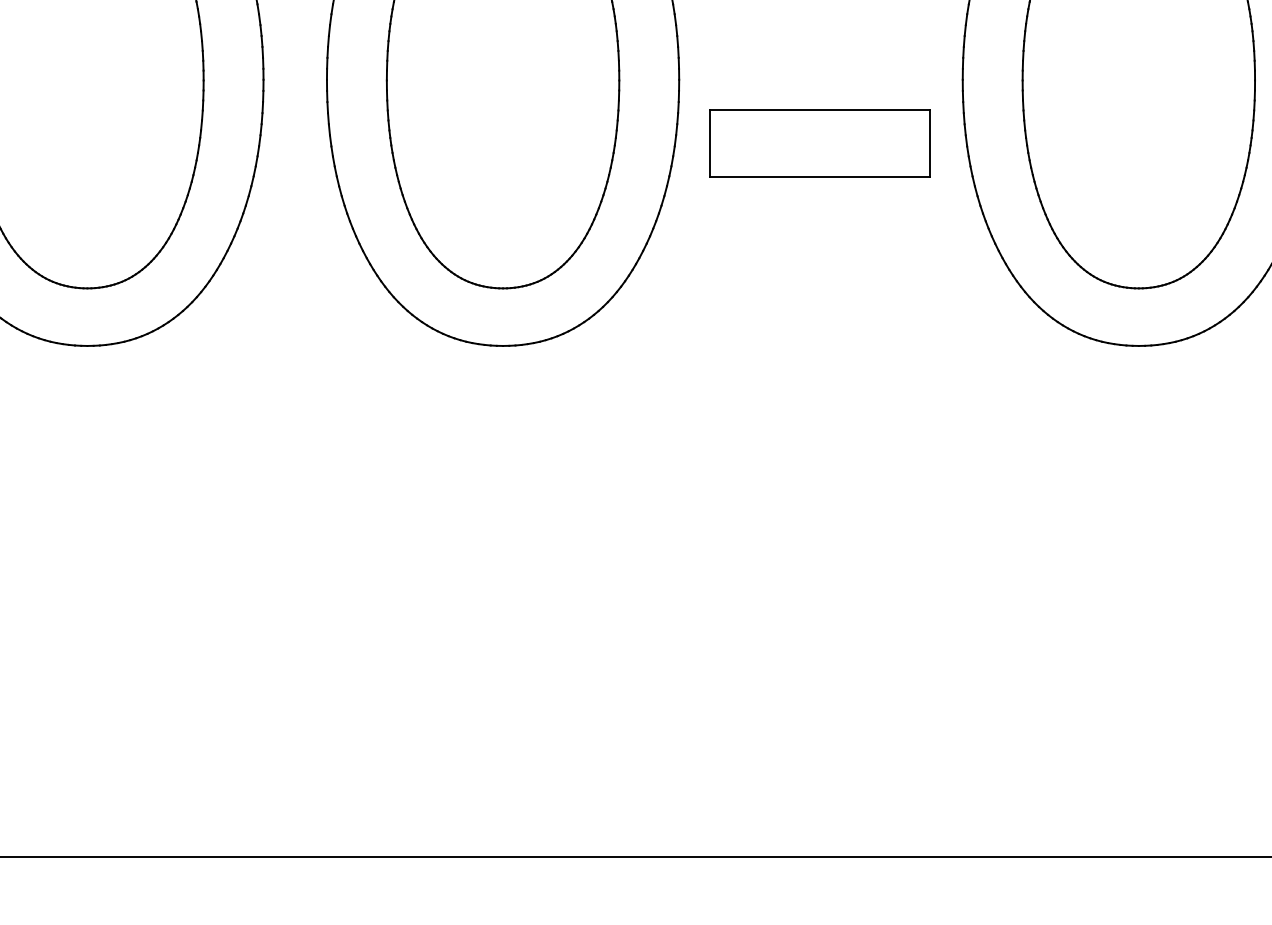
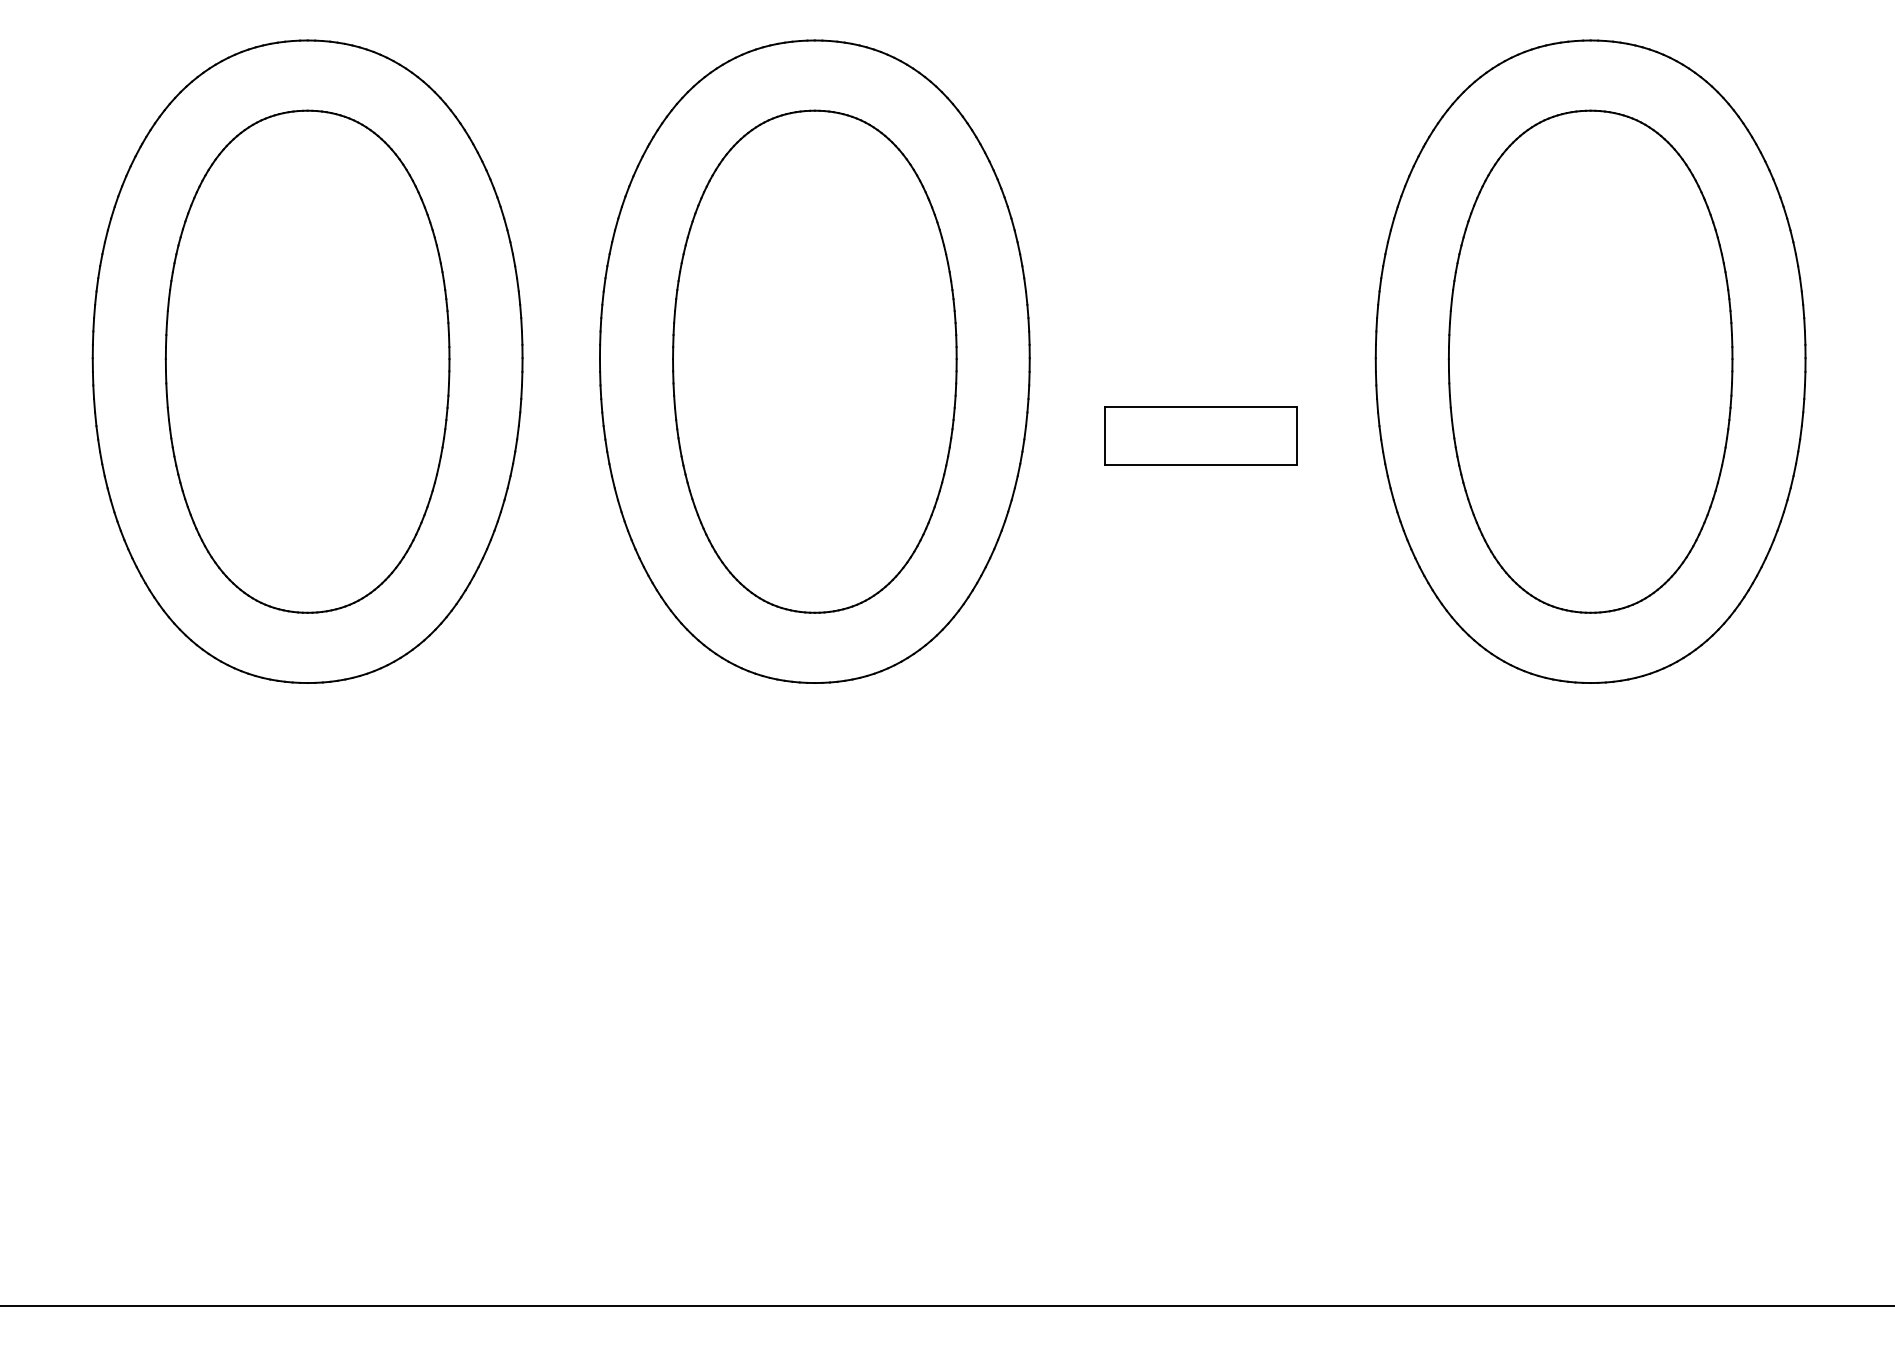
part: (819, 143) -> (1200, 435), size x0.71

